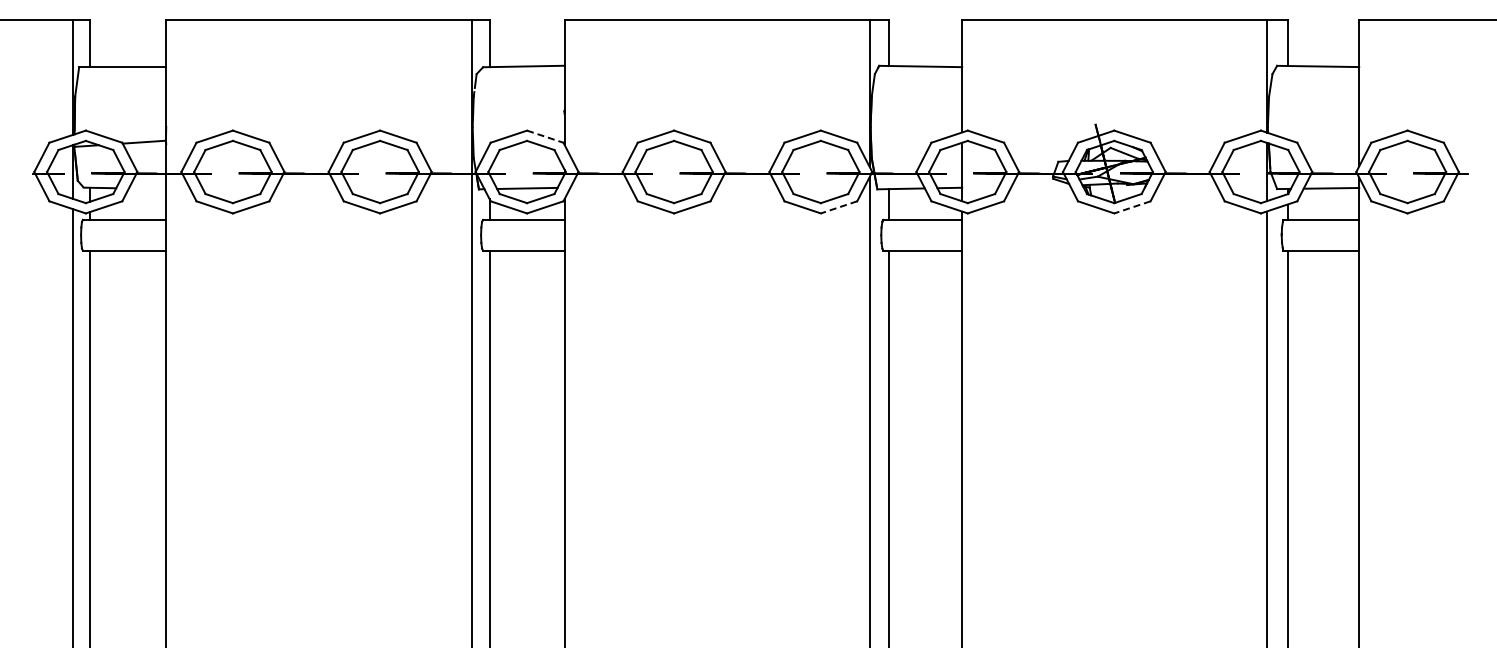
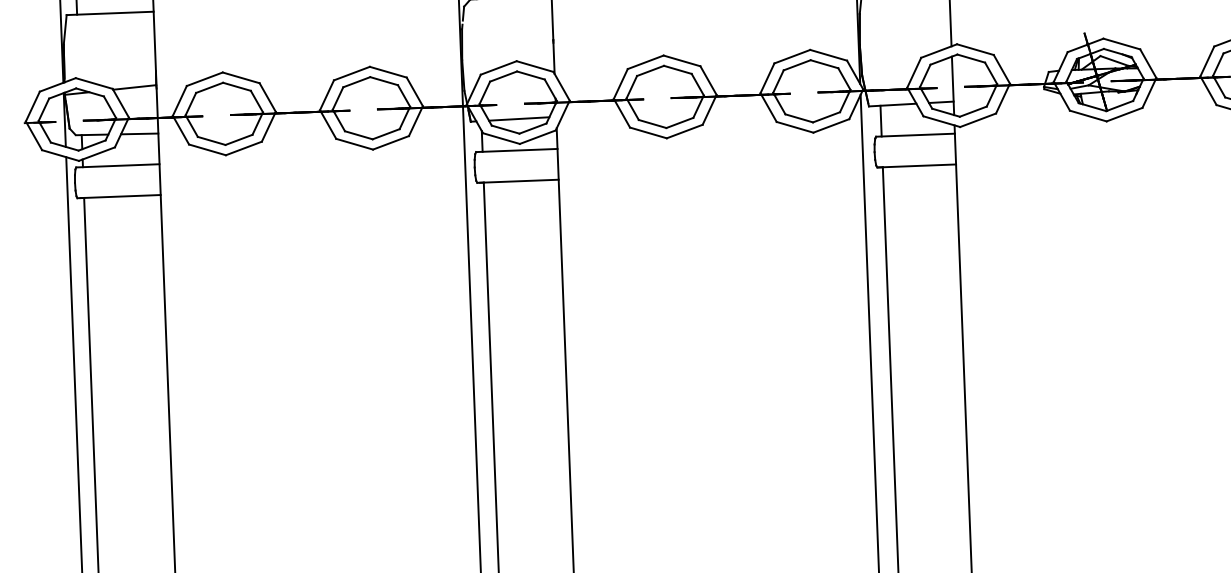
line: (545, 136) -> (535, 66), dashed -> solid
line: (147, 188) -> (139, 133), added
line: (838, 207) -> (830, 126), dashed -> solid
line: (1132, 207) -> (1124, 114), dashed -> solid

